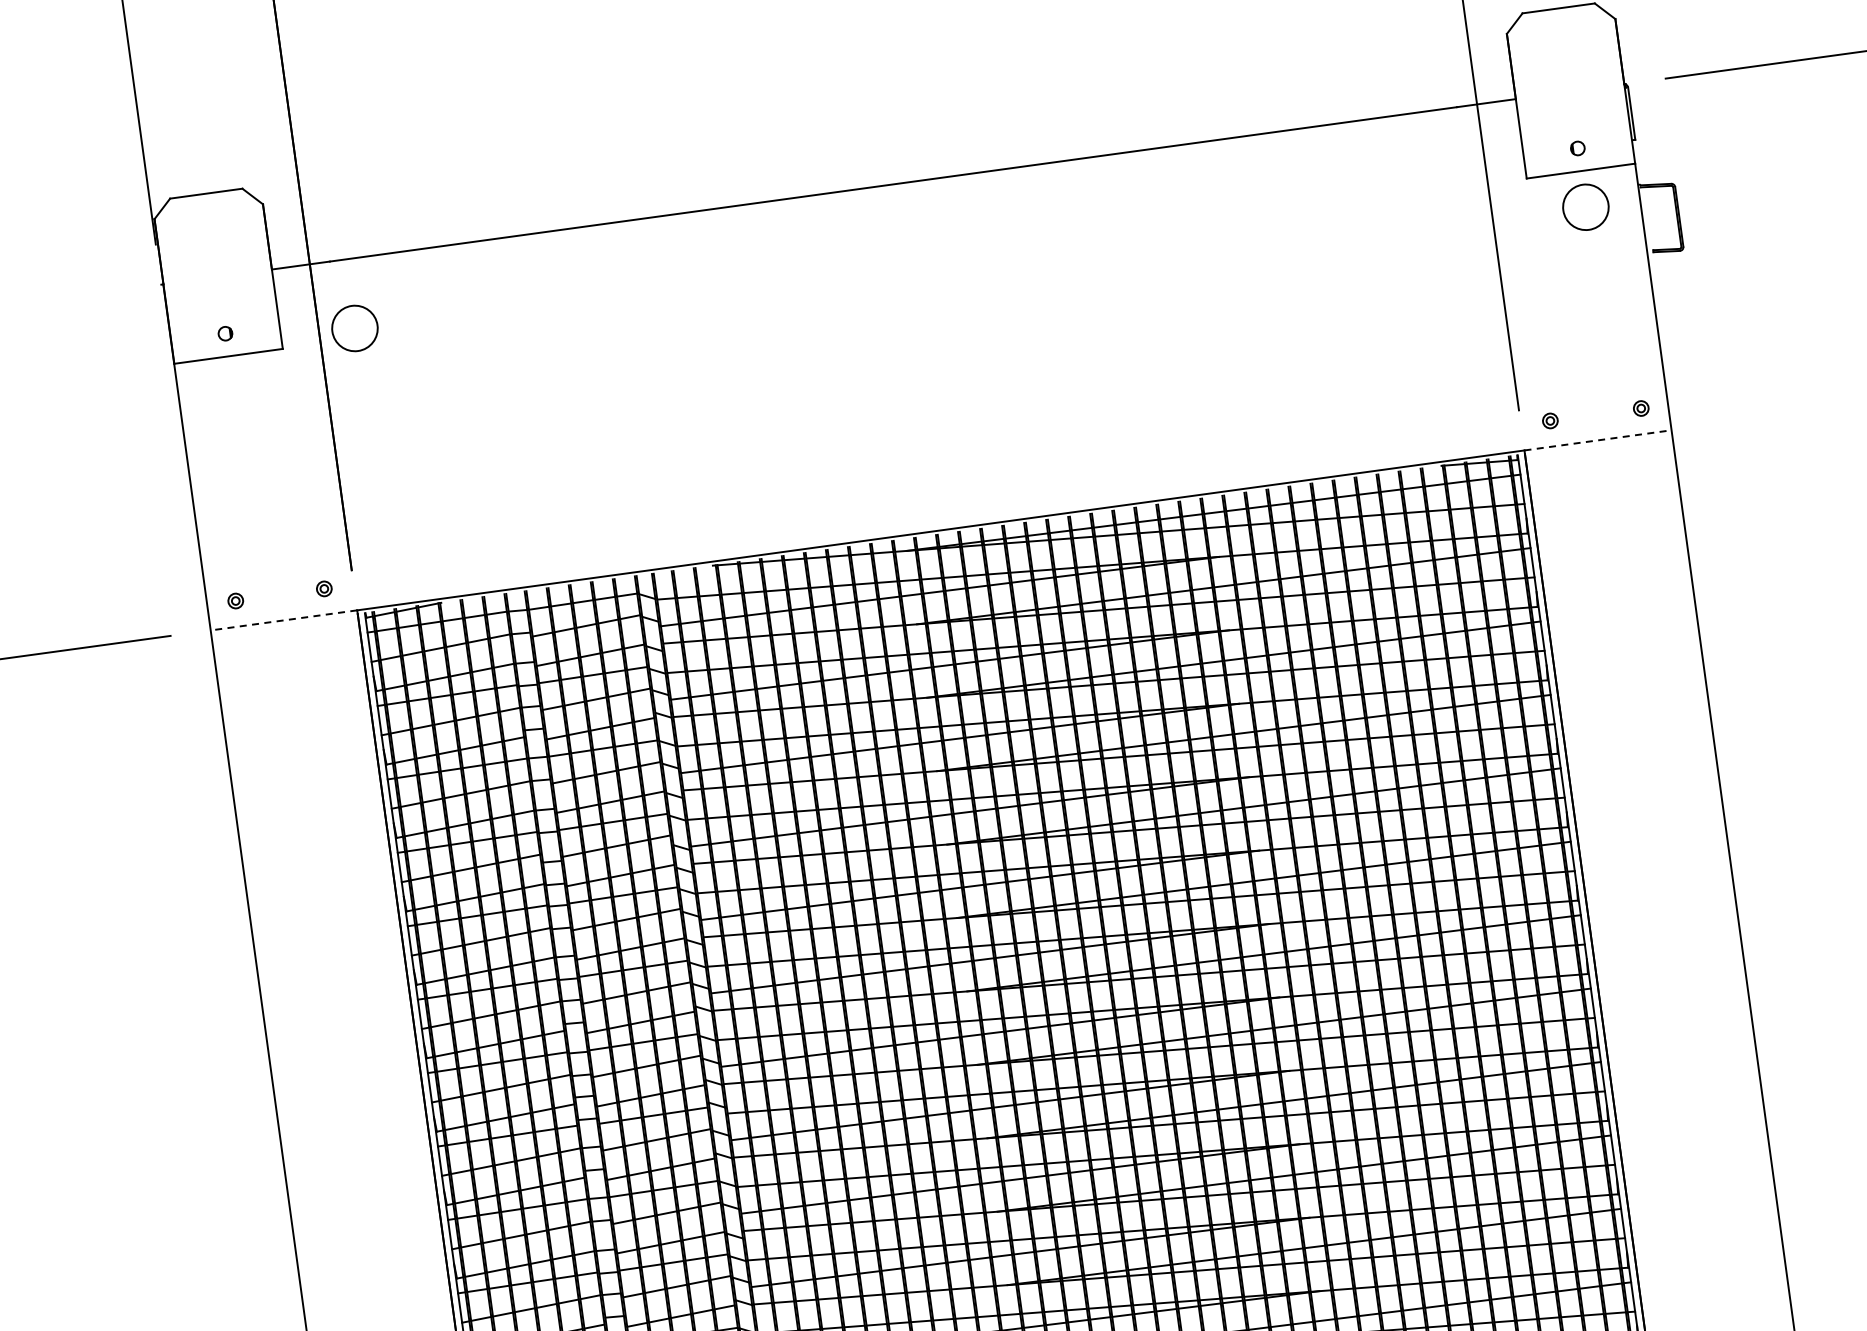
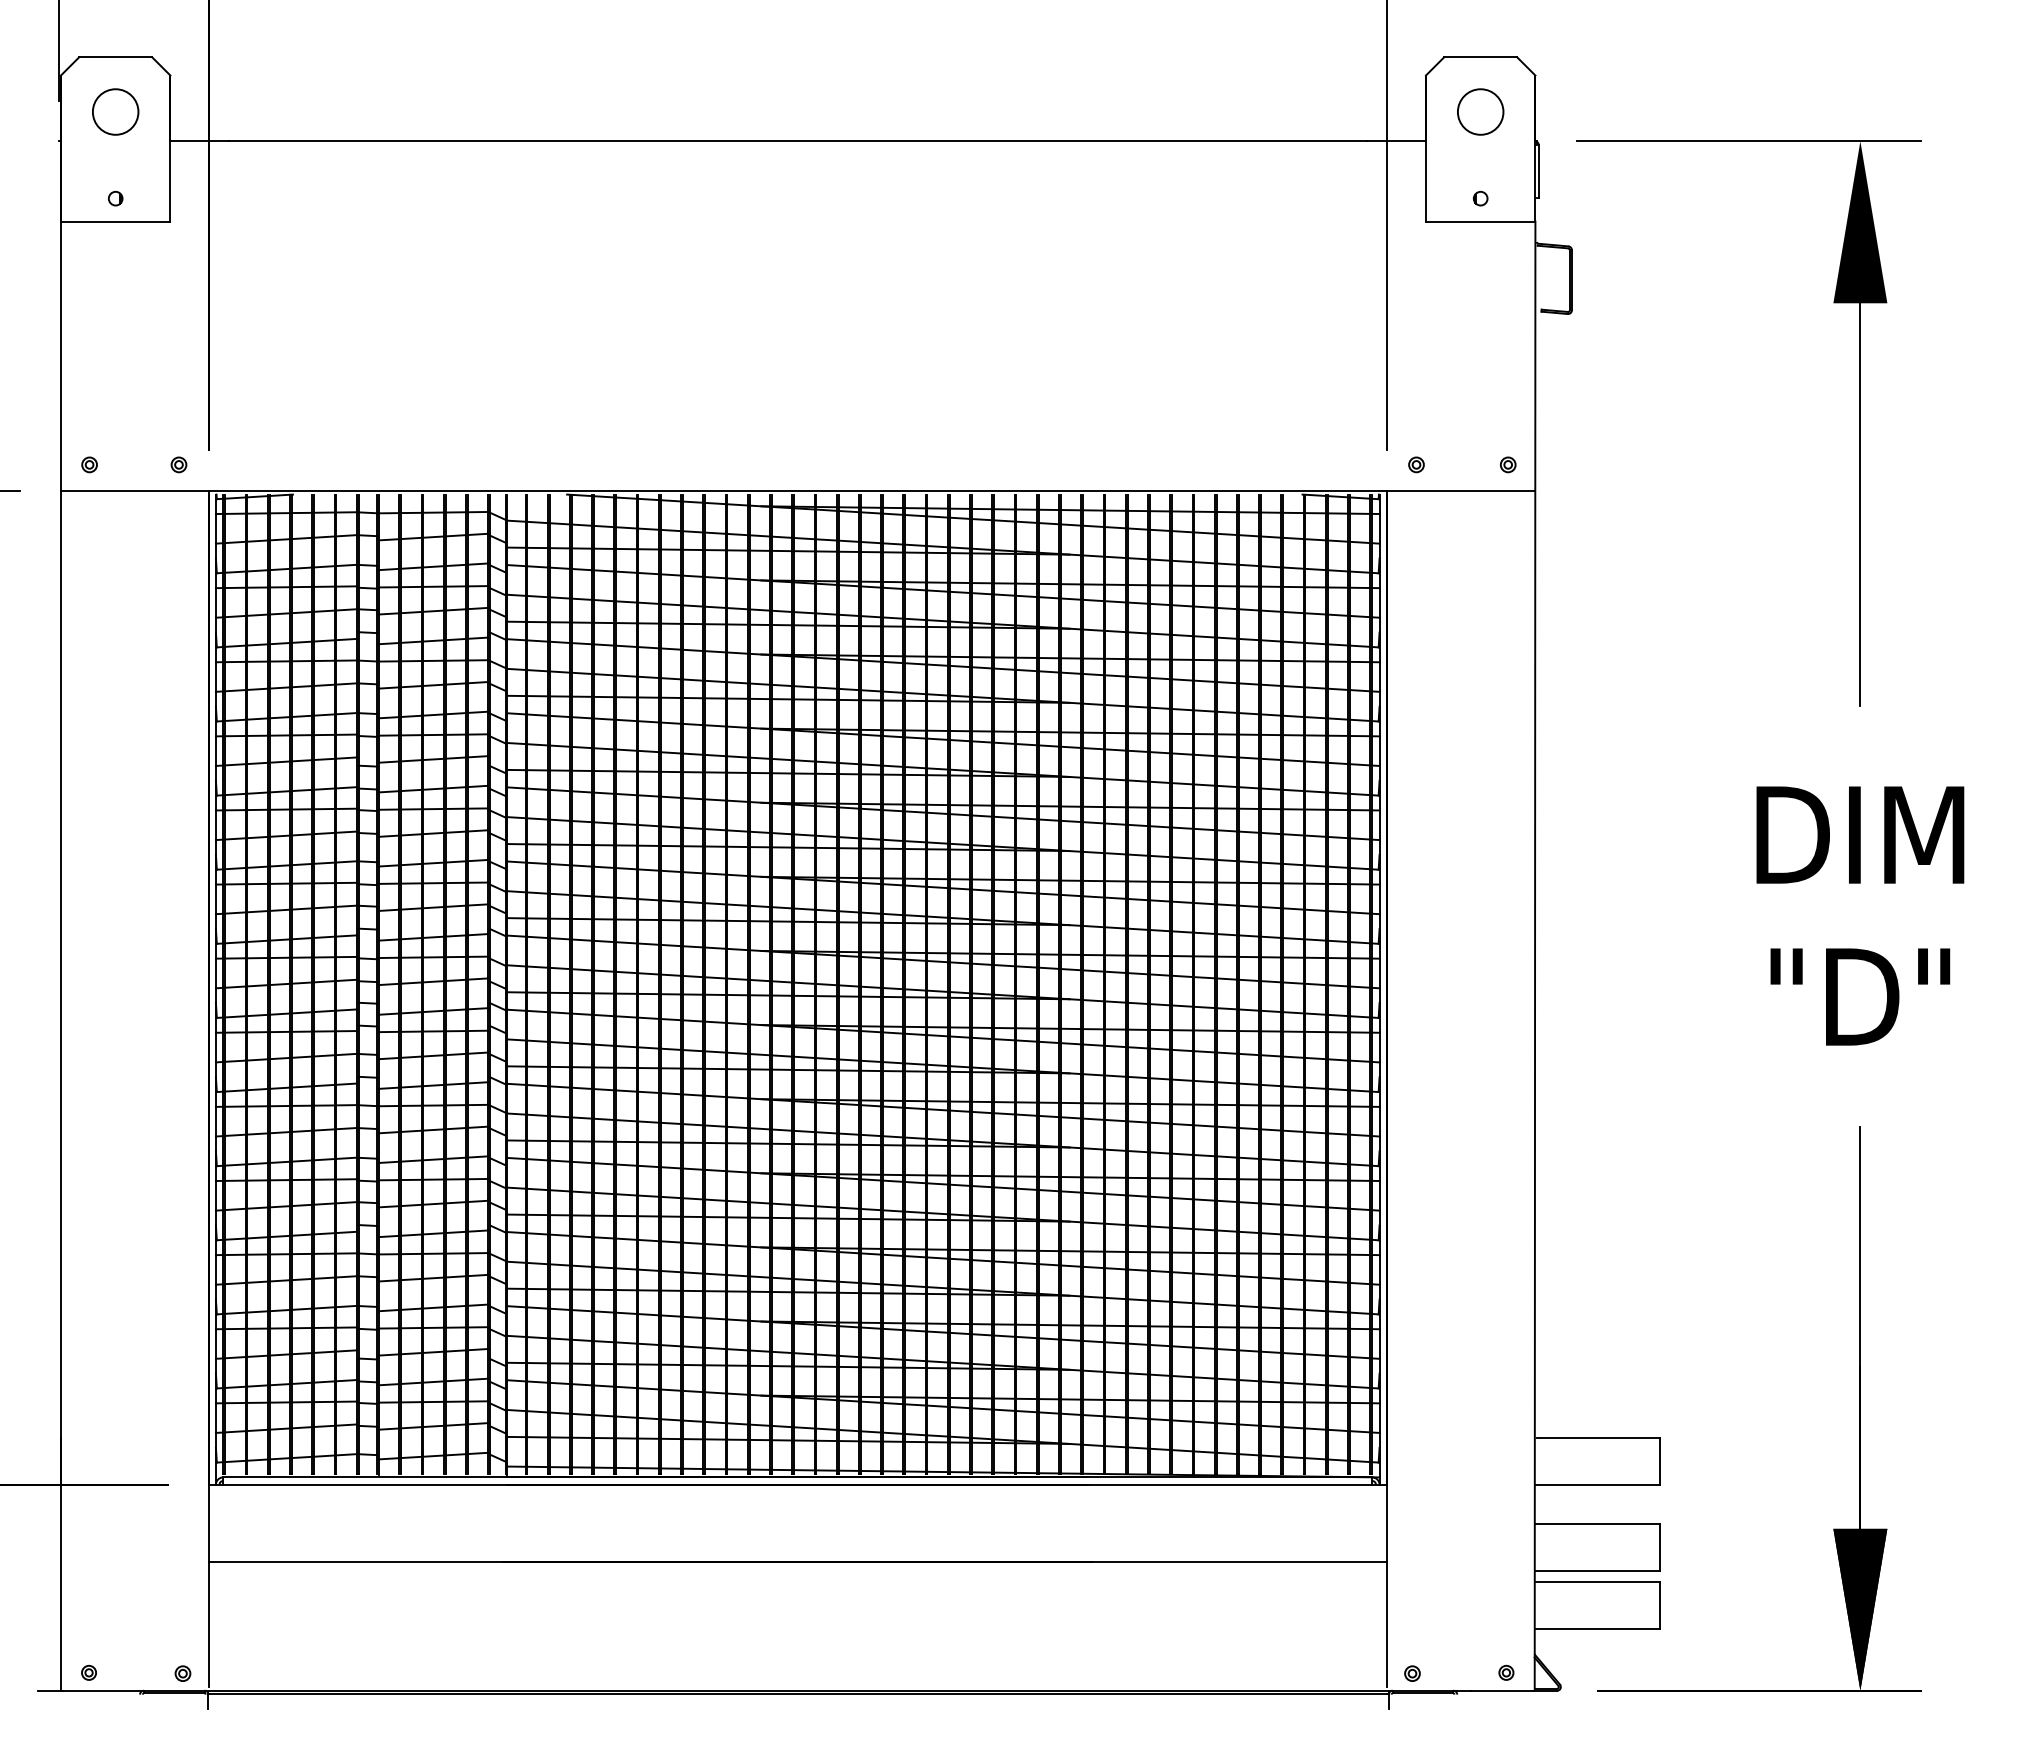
circle: (1585, 206) -> (1480, 111), moved
circle: (354, 327) -> (115, 111), moved
line: (1598, 440) -> (1461, 490), dashed -> solid
line: (283, 620) -> (134, 490), dashed -> solid

